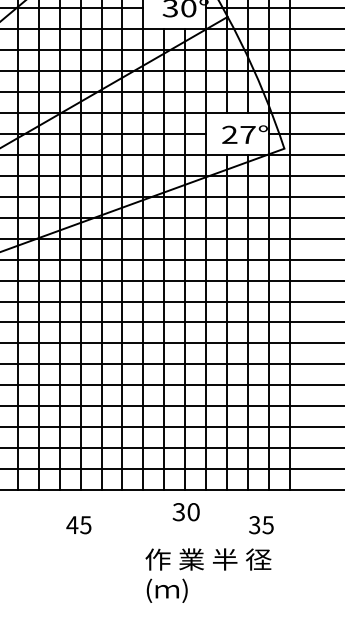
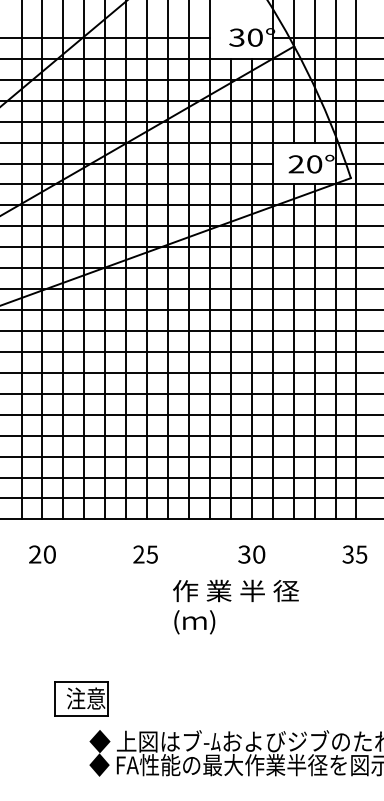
text: (247, 135) -> (314, 164), 27° -> 20°
text: (185, 512) -> (251, 554), moved
text: (71, 525) -> (138, 554), 45 -> 25
text: (260, 525) -> (354, 554), moved
text: (207, 575) -> (235, 606), moved

